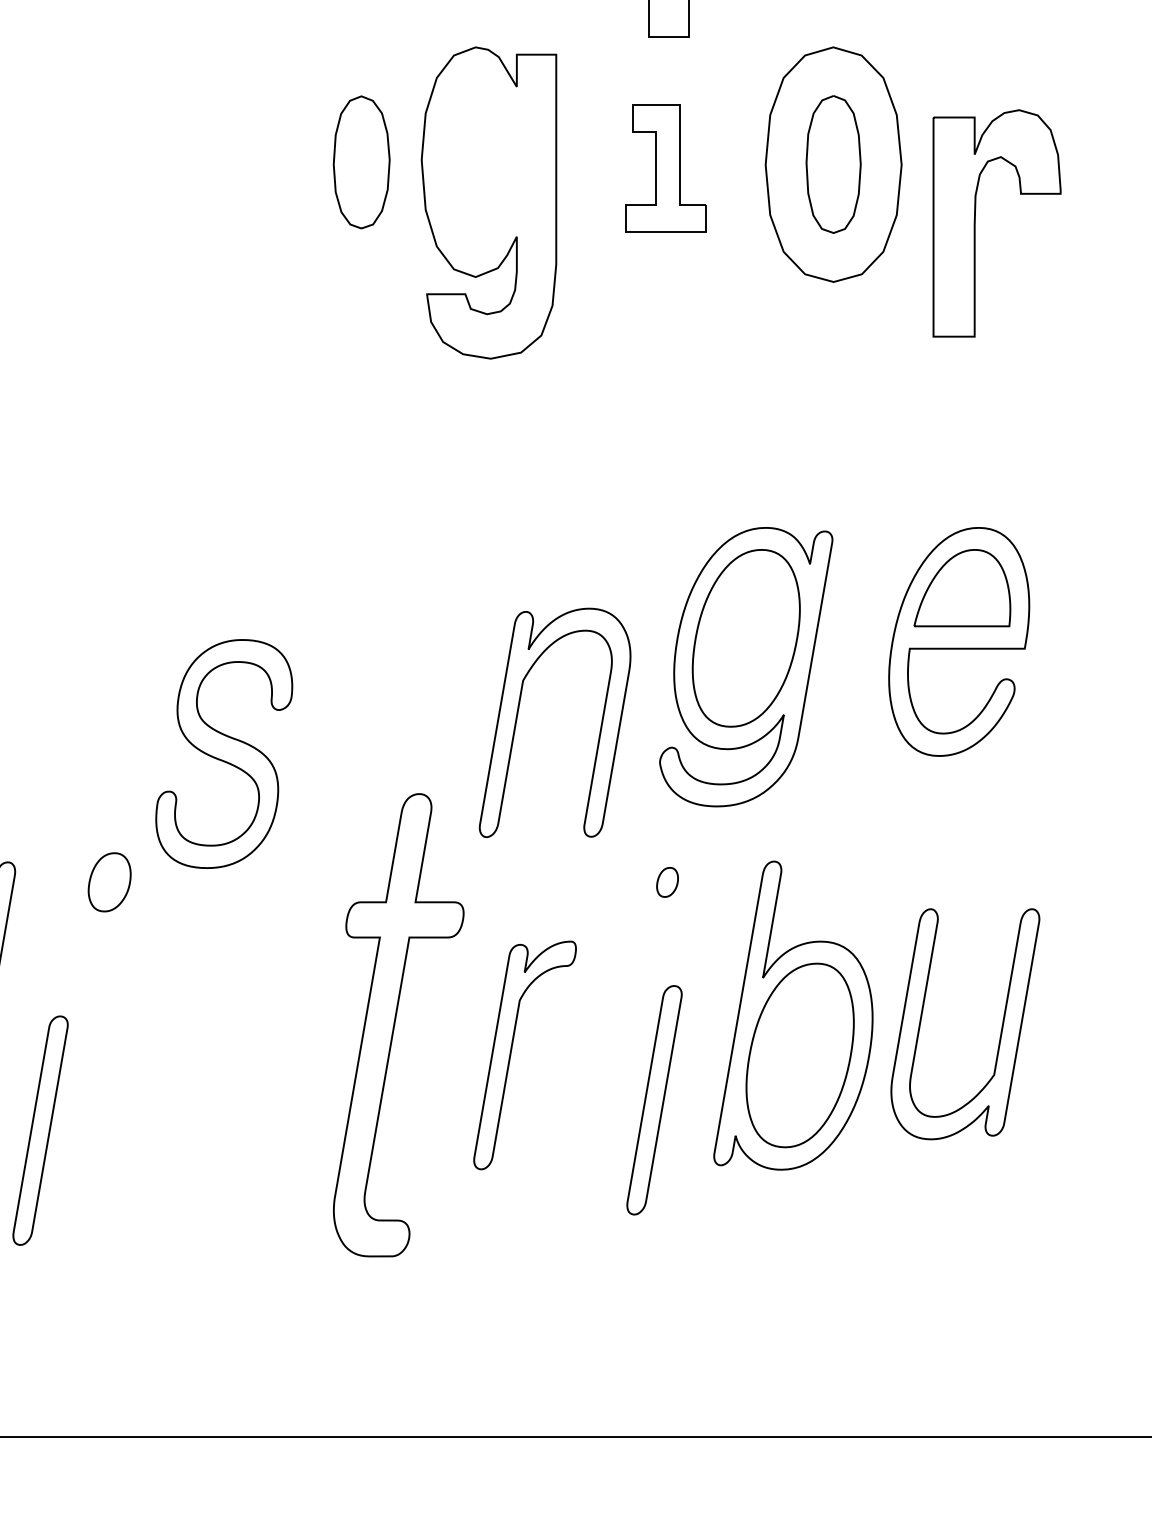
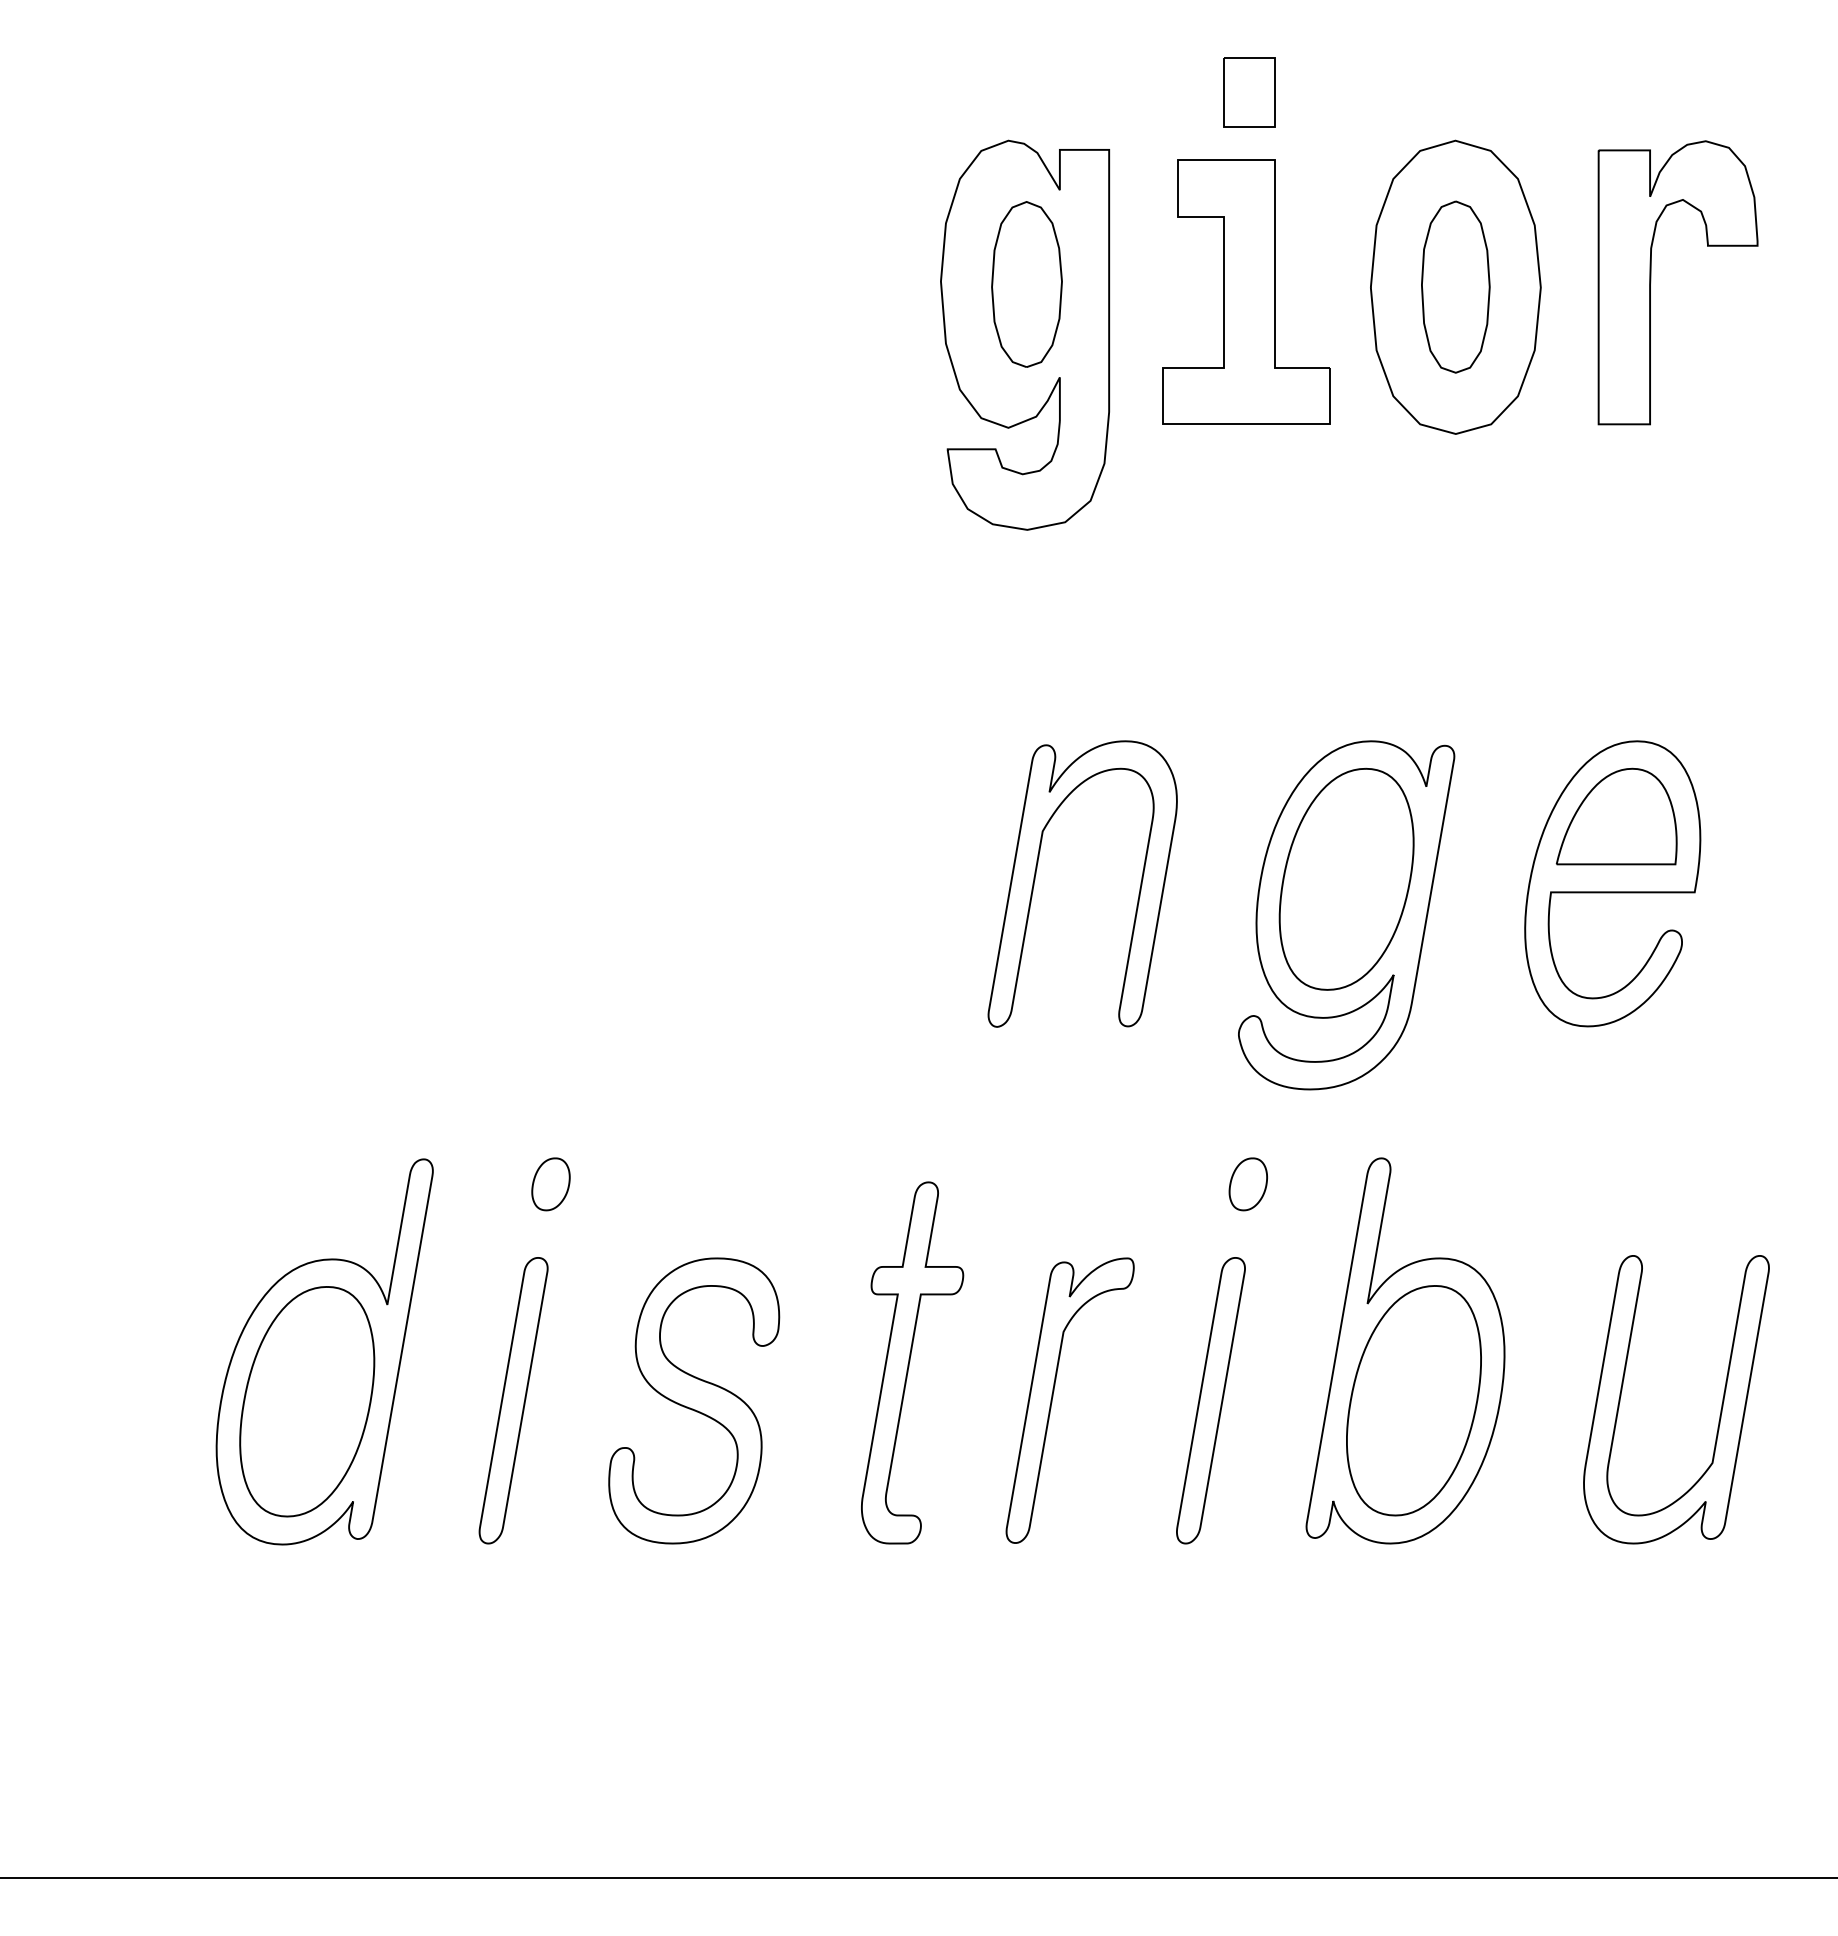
part: (361, 162) -> (1026, 284), moved
part: (666, 167) -> (1246, 291), size x1.67
part: (975, 223) -> (1651, 282), moved
part: (518, 715) -> (1036, 874), moved
part: (224, 753) -> (694, 1400), moved
part: (109, 882) -> (550, 1184), size x0.71
part: (666, 882) -> (1247, 1184), size x1.43
part: (398, 1024) -> (912, 1362), size x0.62
part: (1000, 1032) -> (1720, 1409), moved
part: (654, 1100) -> (1210, 1400), moved
part: (40, 1130) -> (513, 1400), moved

